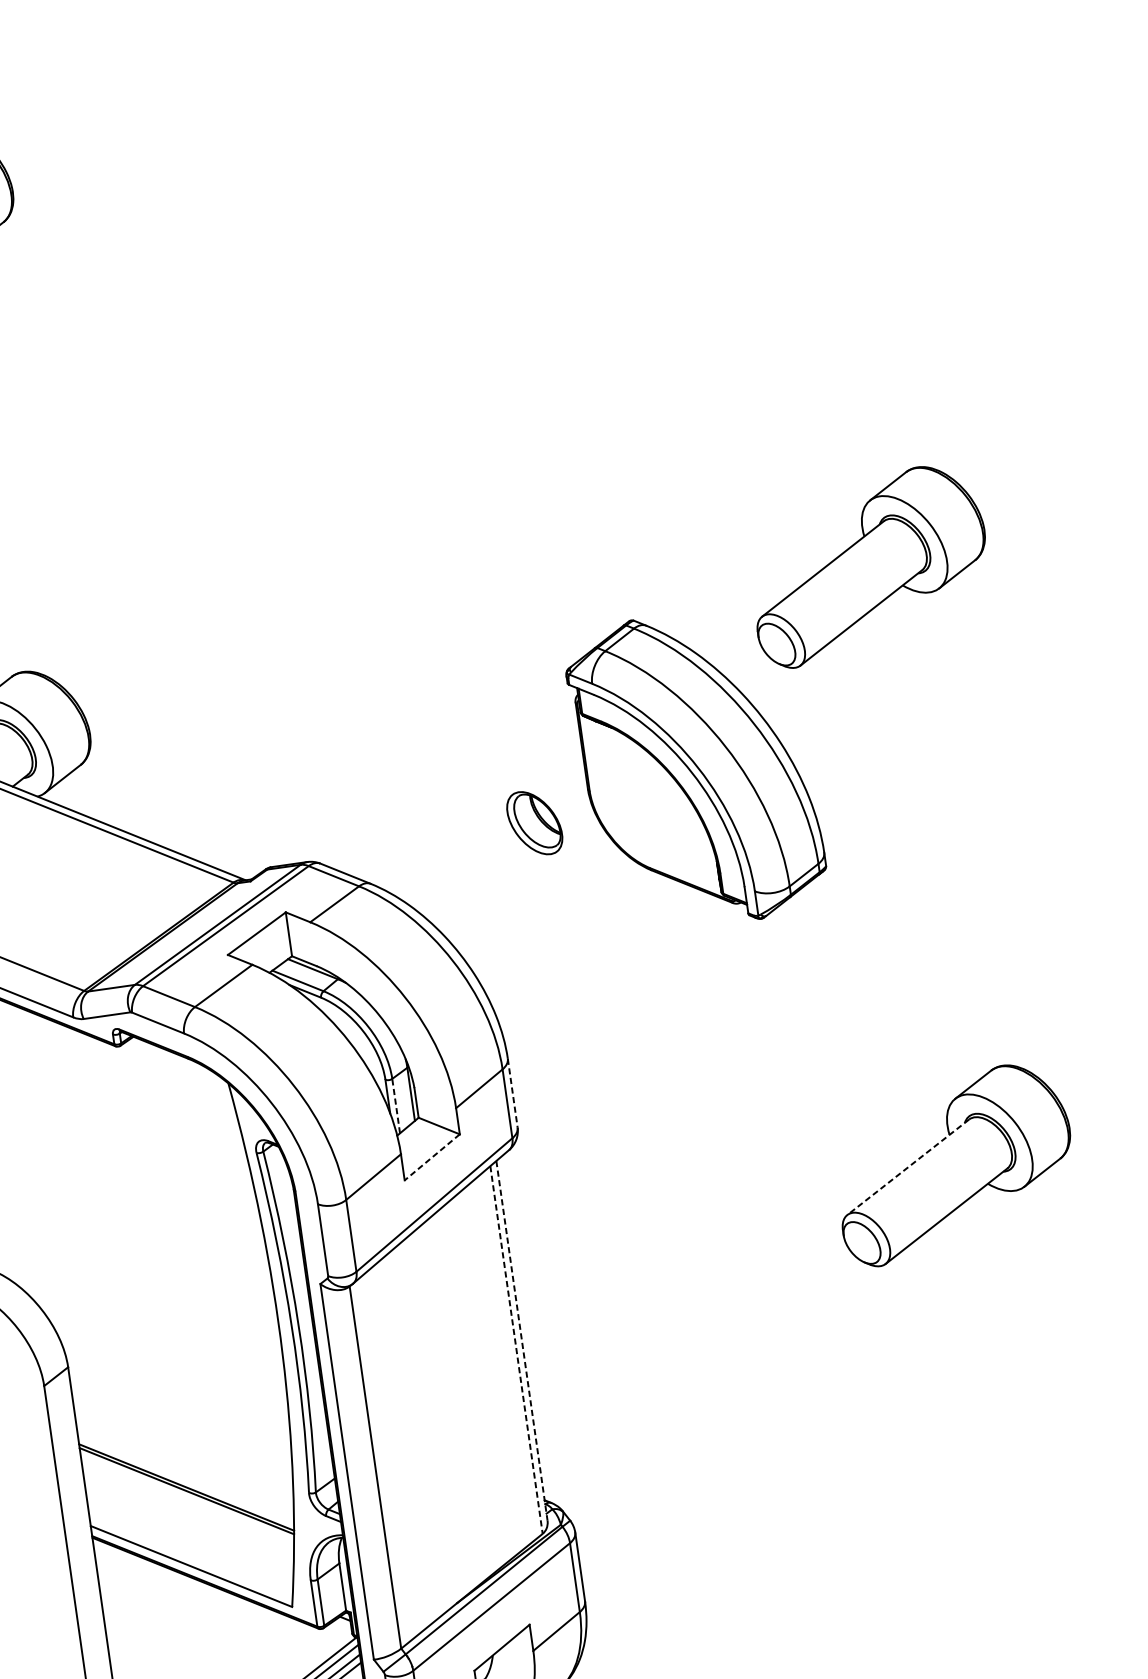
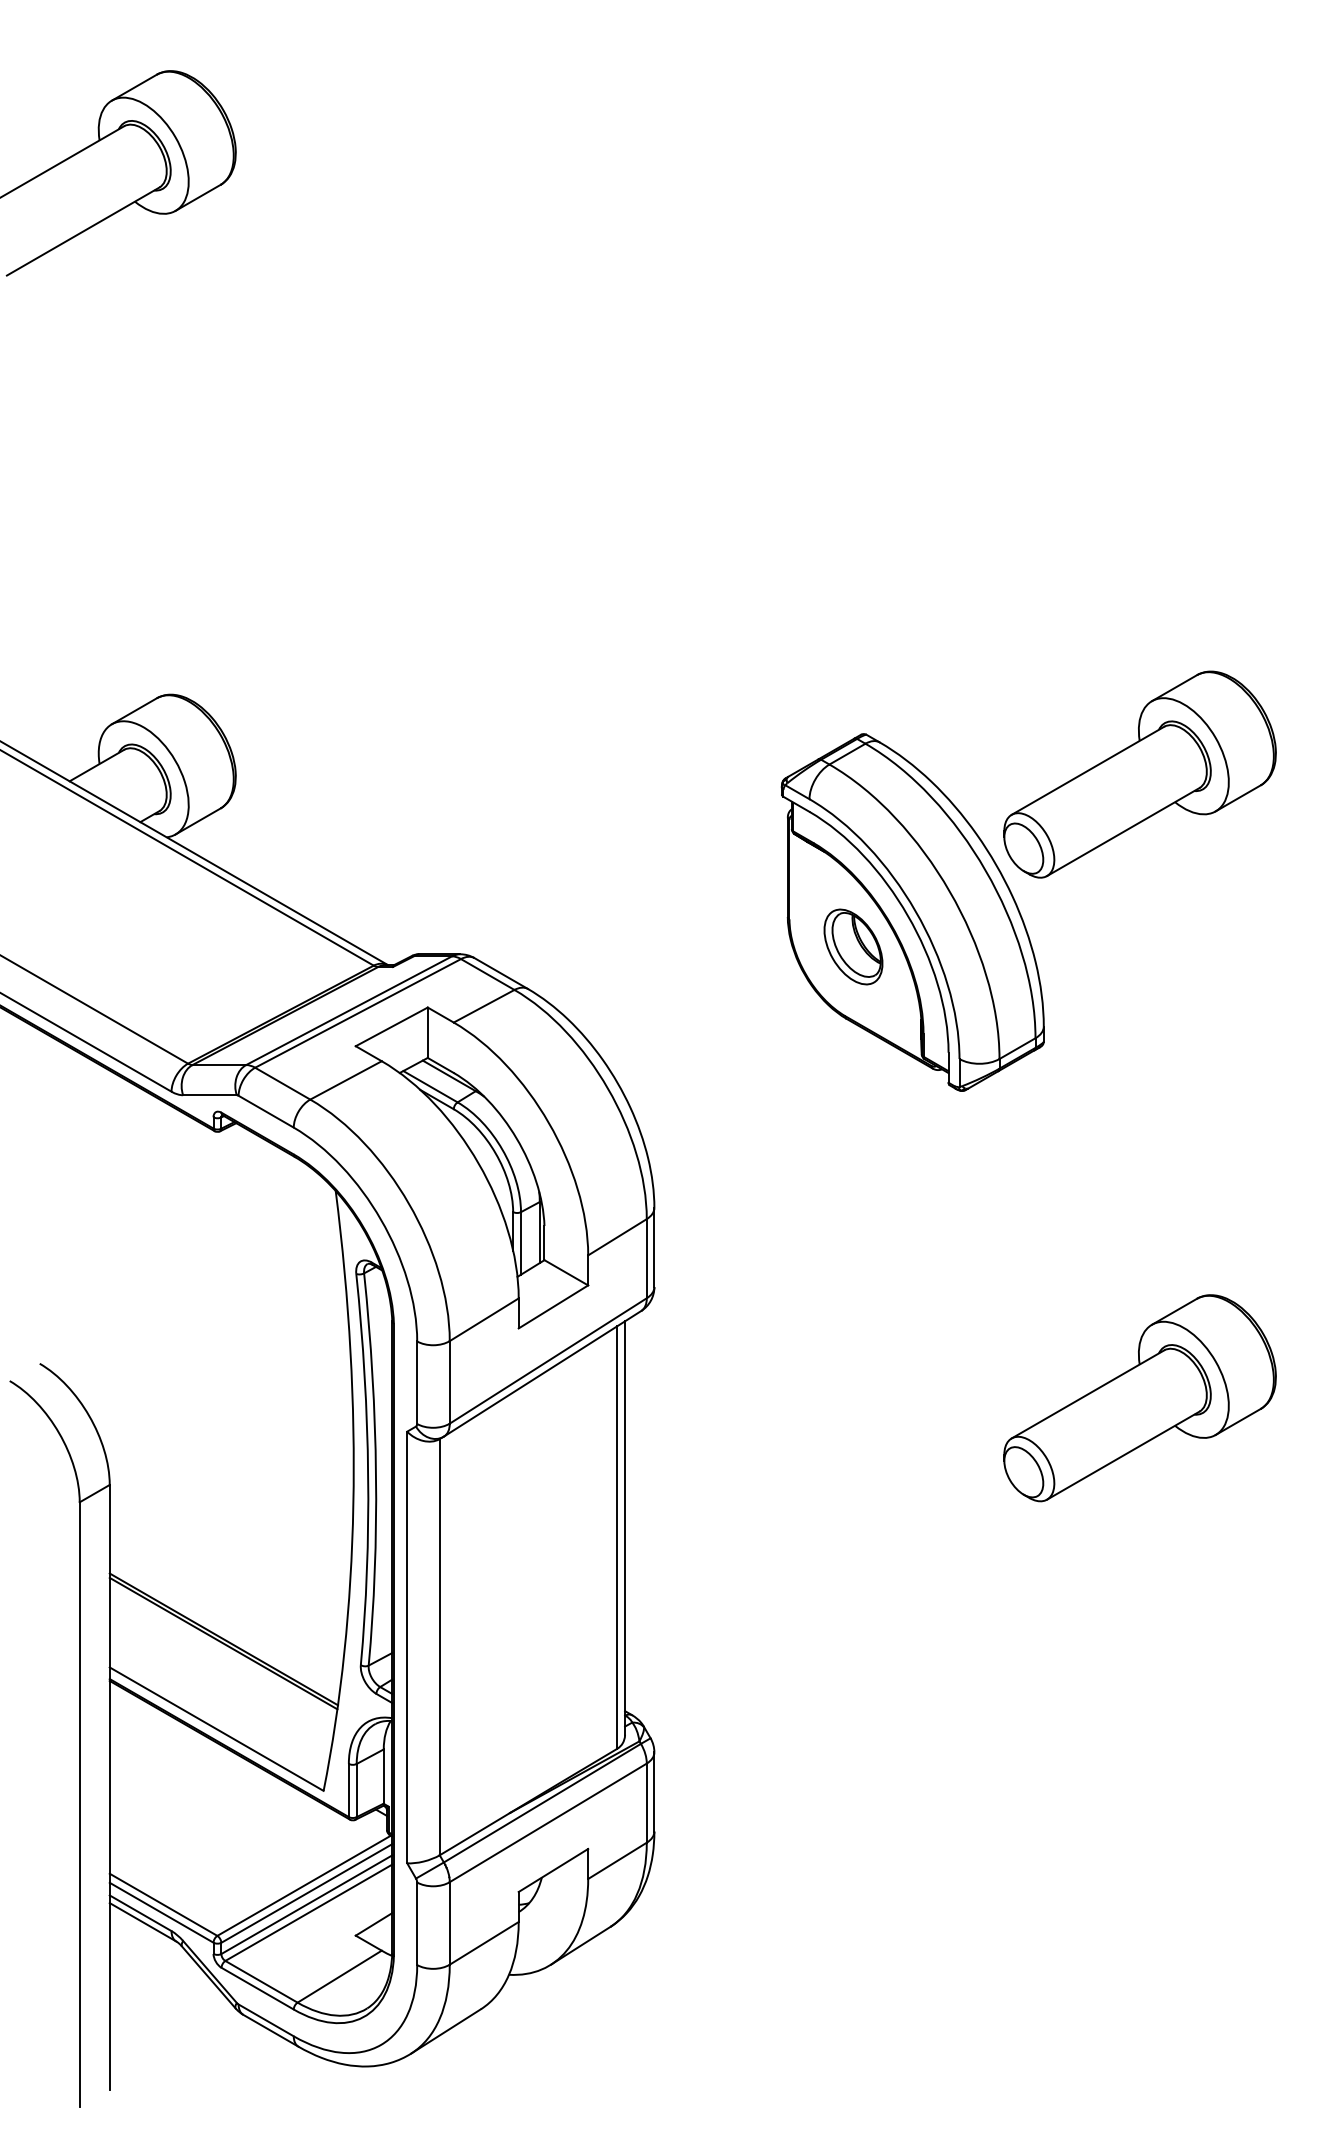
part: (868, 565) -> (1139, 774), moved
part: (534, 822) -> (853, 946), moved
line: (512, 1093) -> (654, 1247), dashed -> solid
line: (396, 1105) -> (521, 1242), dashed -> solid
line: (432, 1156) -> (553, 1306), dashed -> solid
line: (907, 1167) -> (1087, 1394), dashed -> solid
line: (522, 1341) -> (625, 1528), dashed -> solid
line: (516, 1350) -> (617, 1537), dashed -> solid

